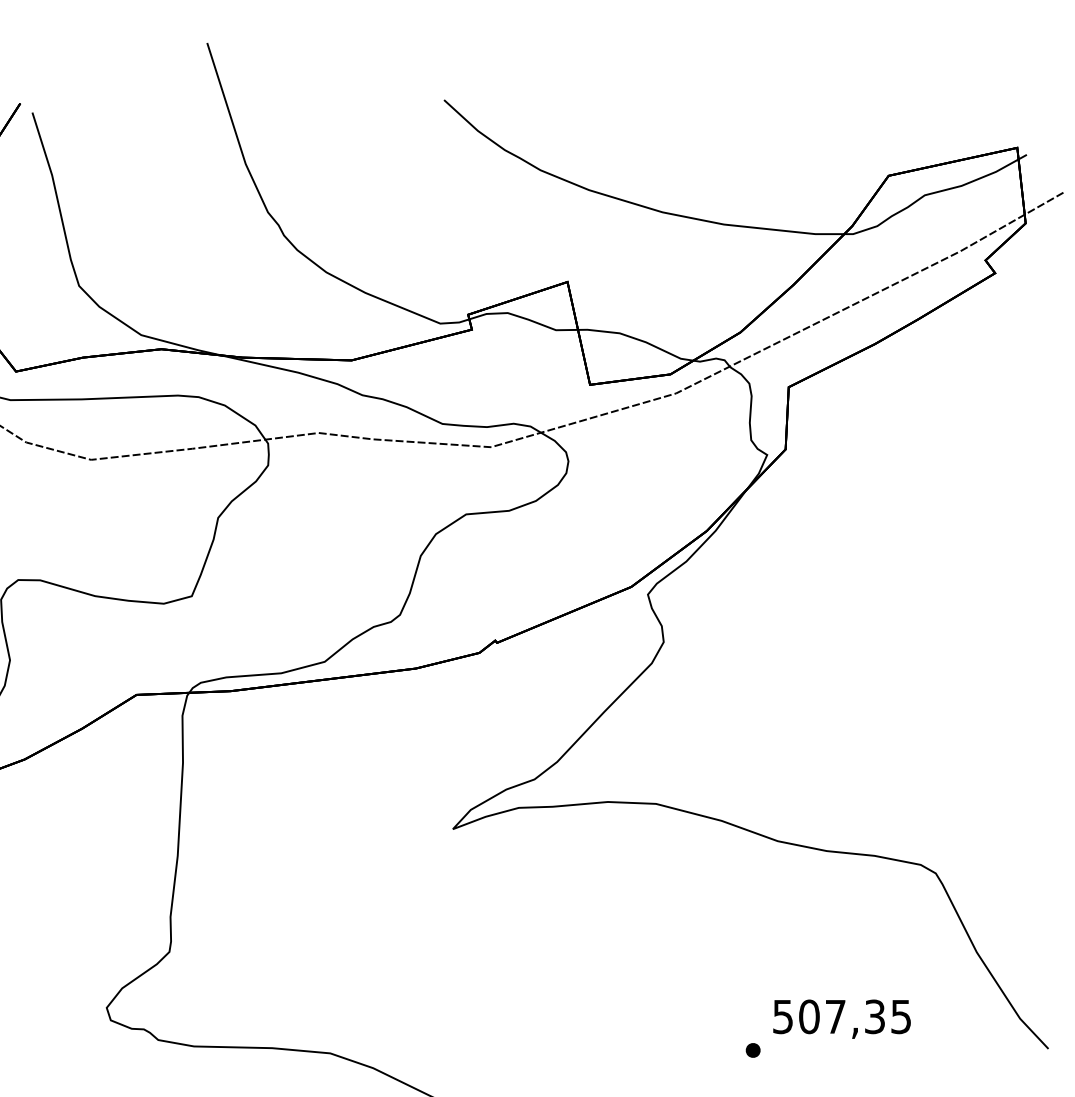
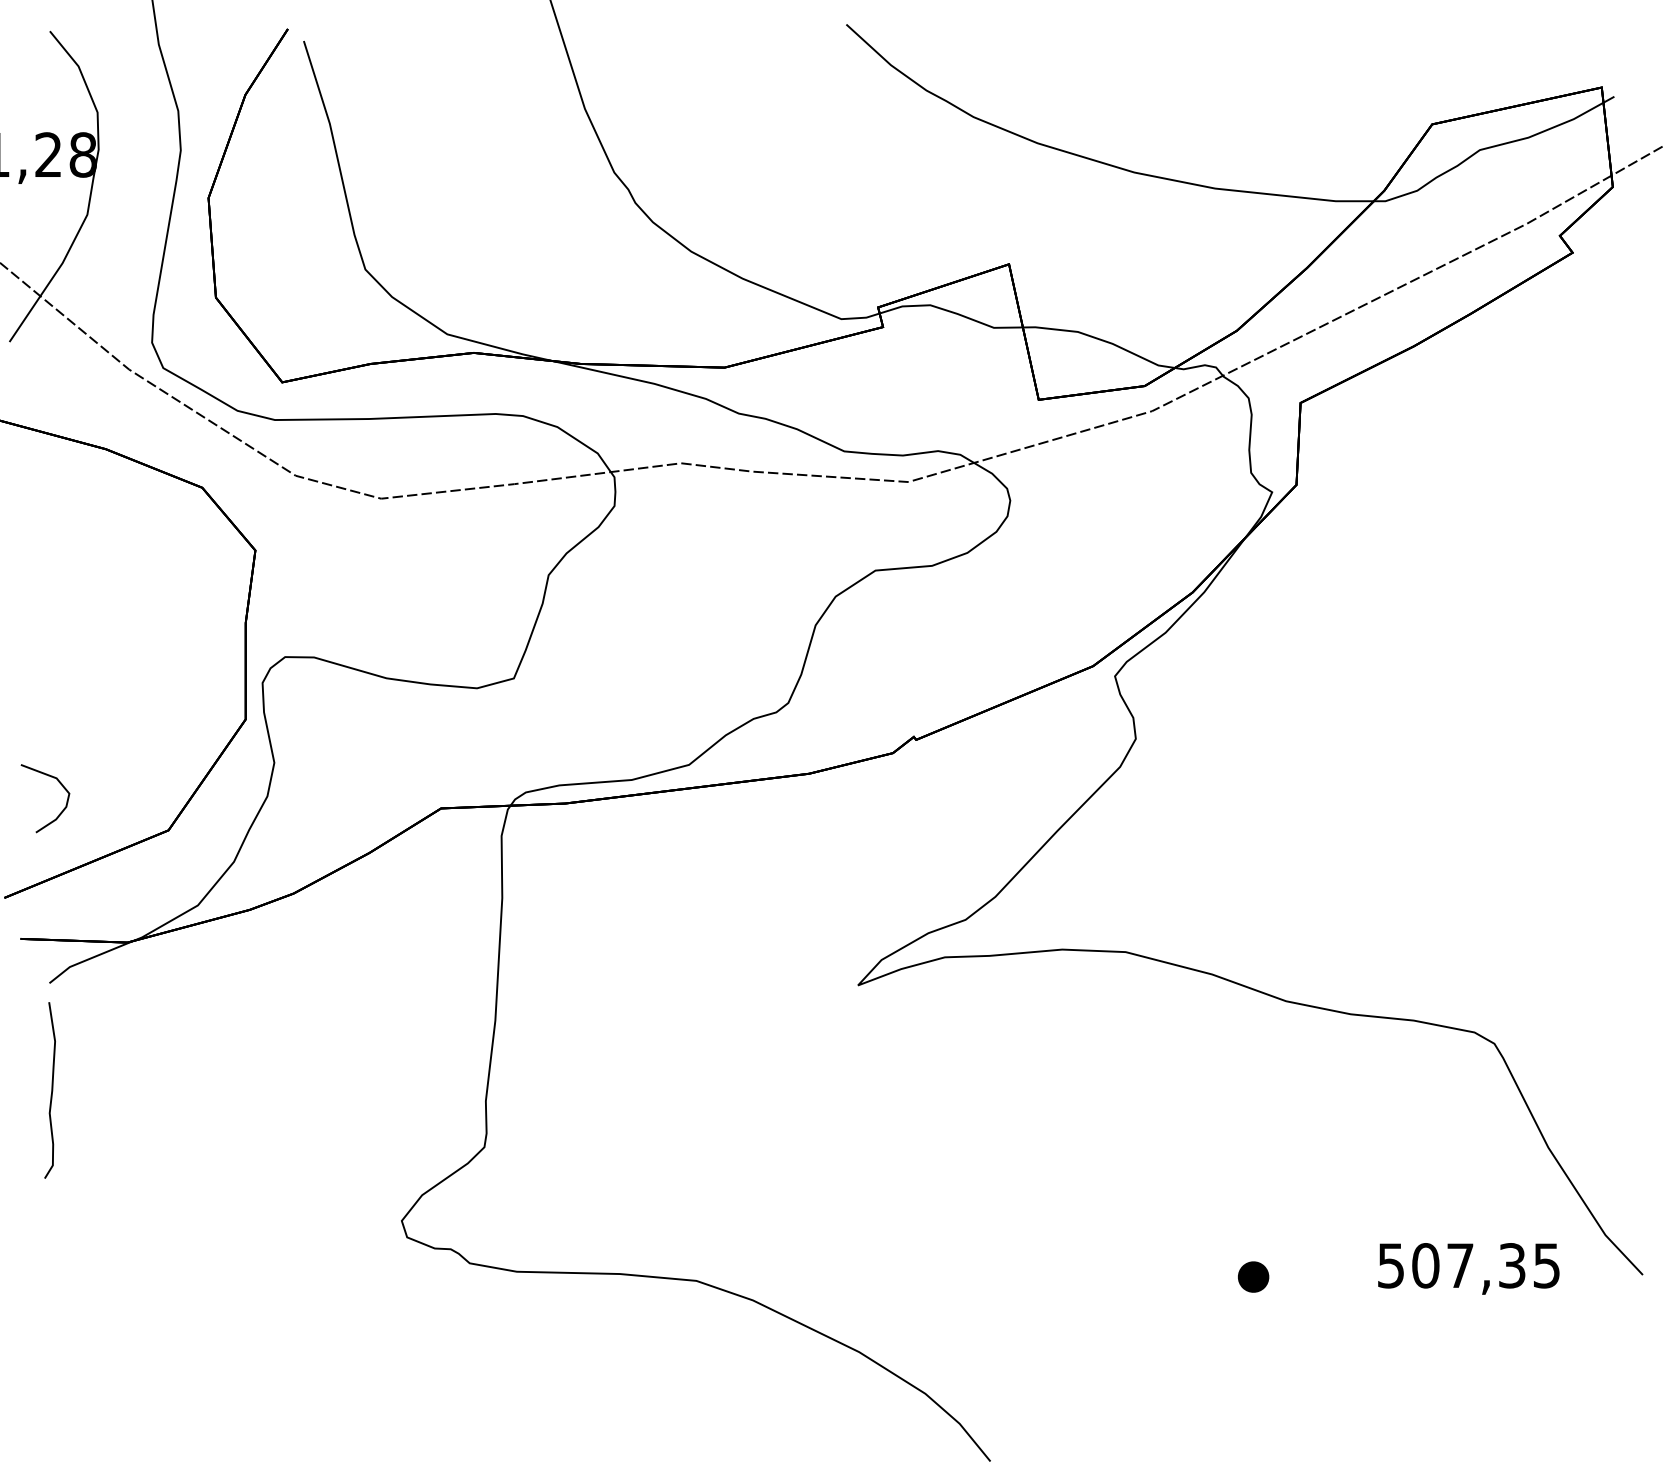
text: (841, 1018) -> (1468, 1268), moved
part: (753, 1050) -> (1253, 1276), size x1.6

